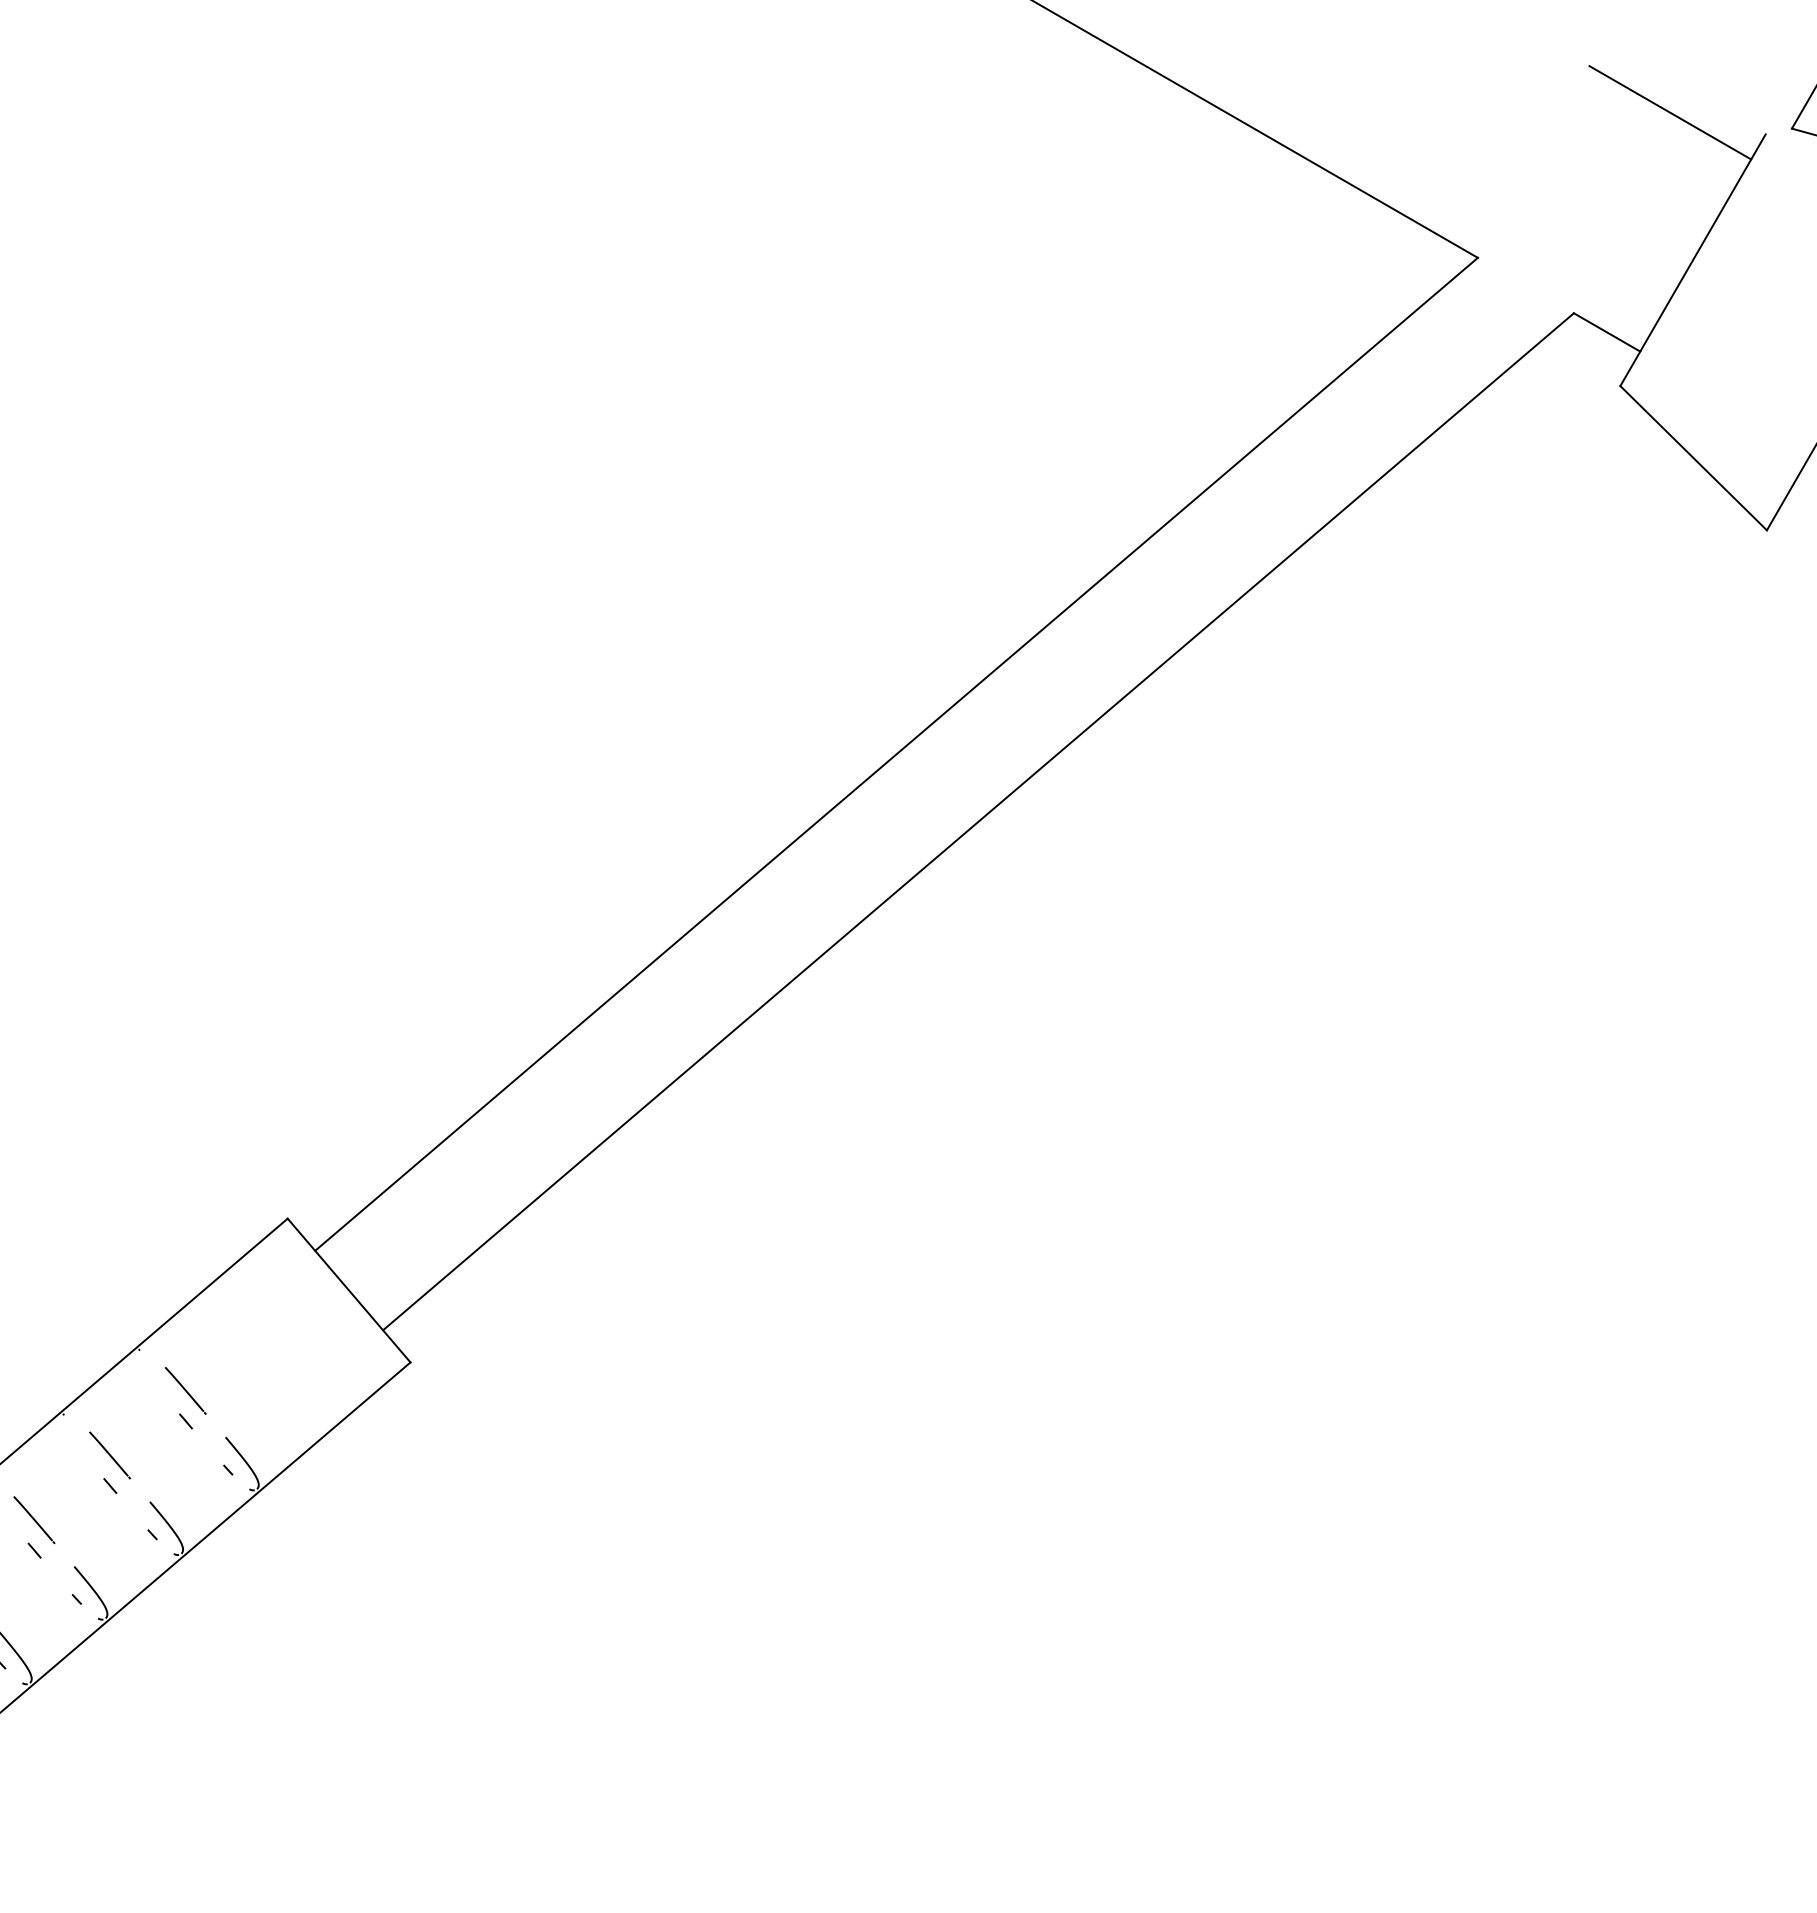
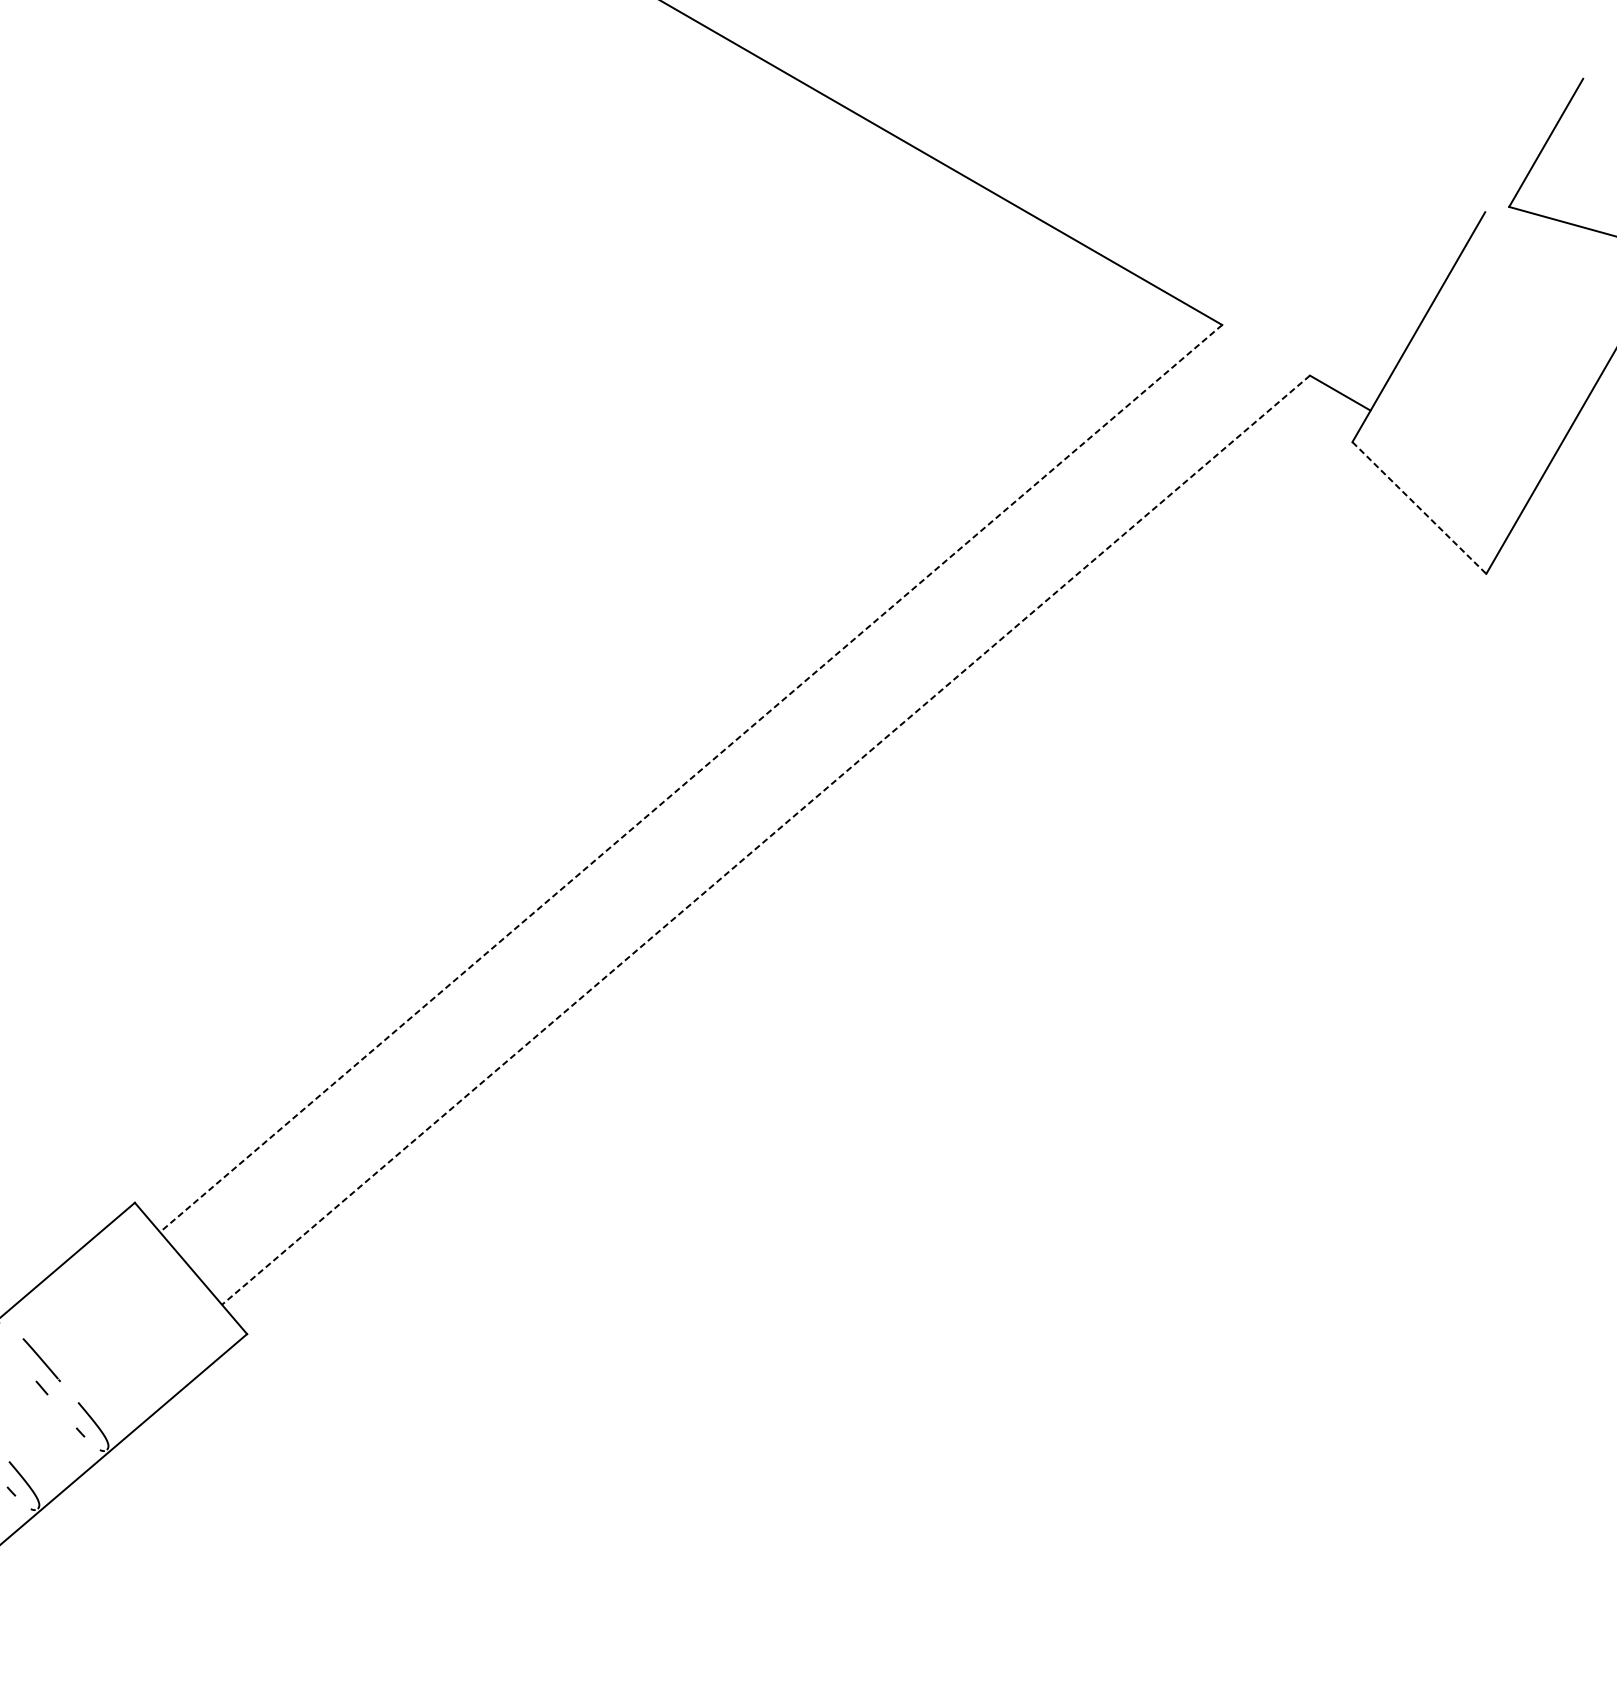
line: (1670, 112) -> (1398, 192), removed
line: (1693, 458) -> (1419, 508), solid -> dashed
line: (896, 754) -> (691, 778), solid -> dashed
line: (978, 822) -> (766, 840), solid -> dashed

